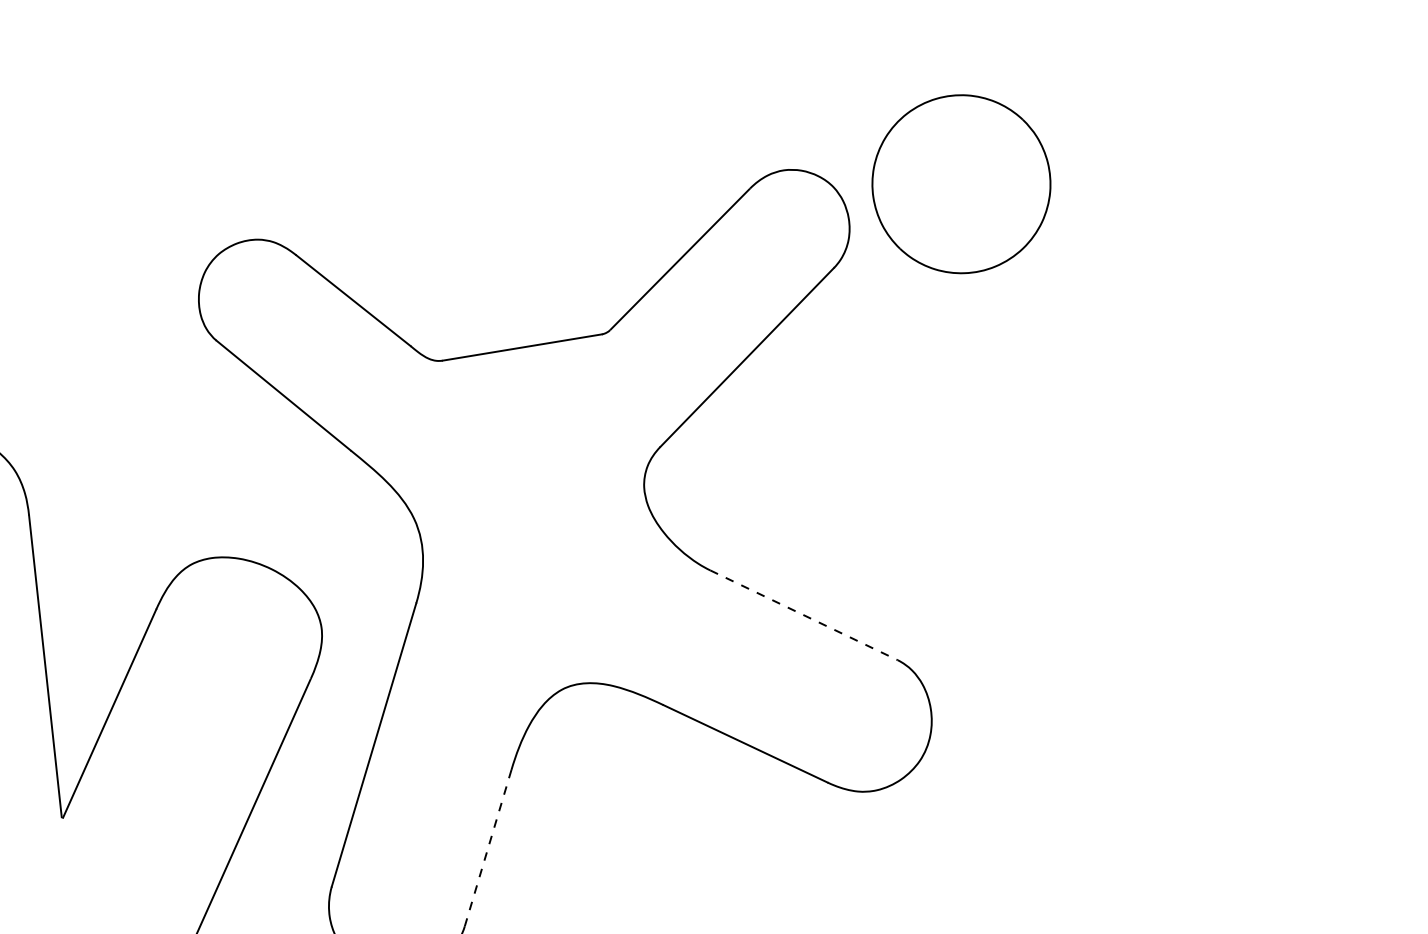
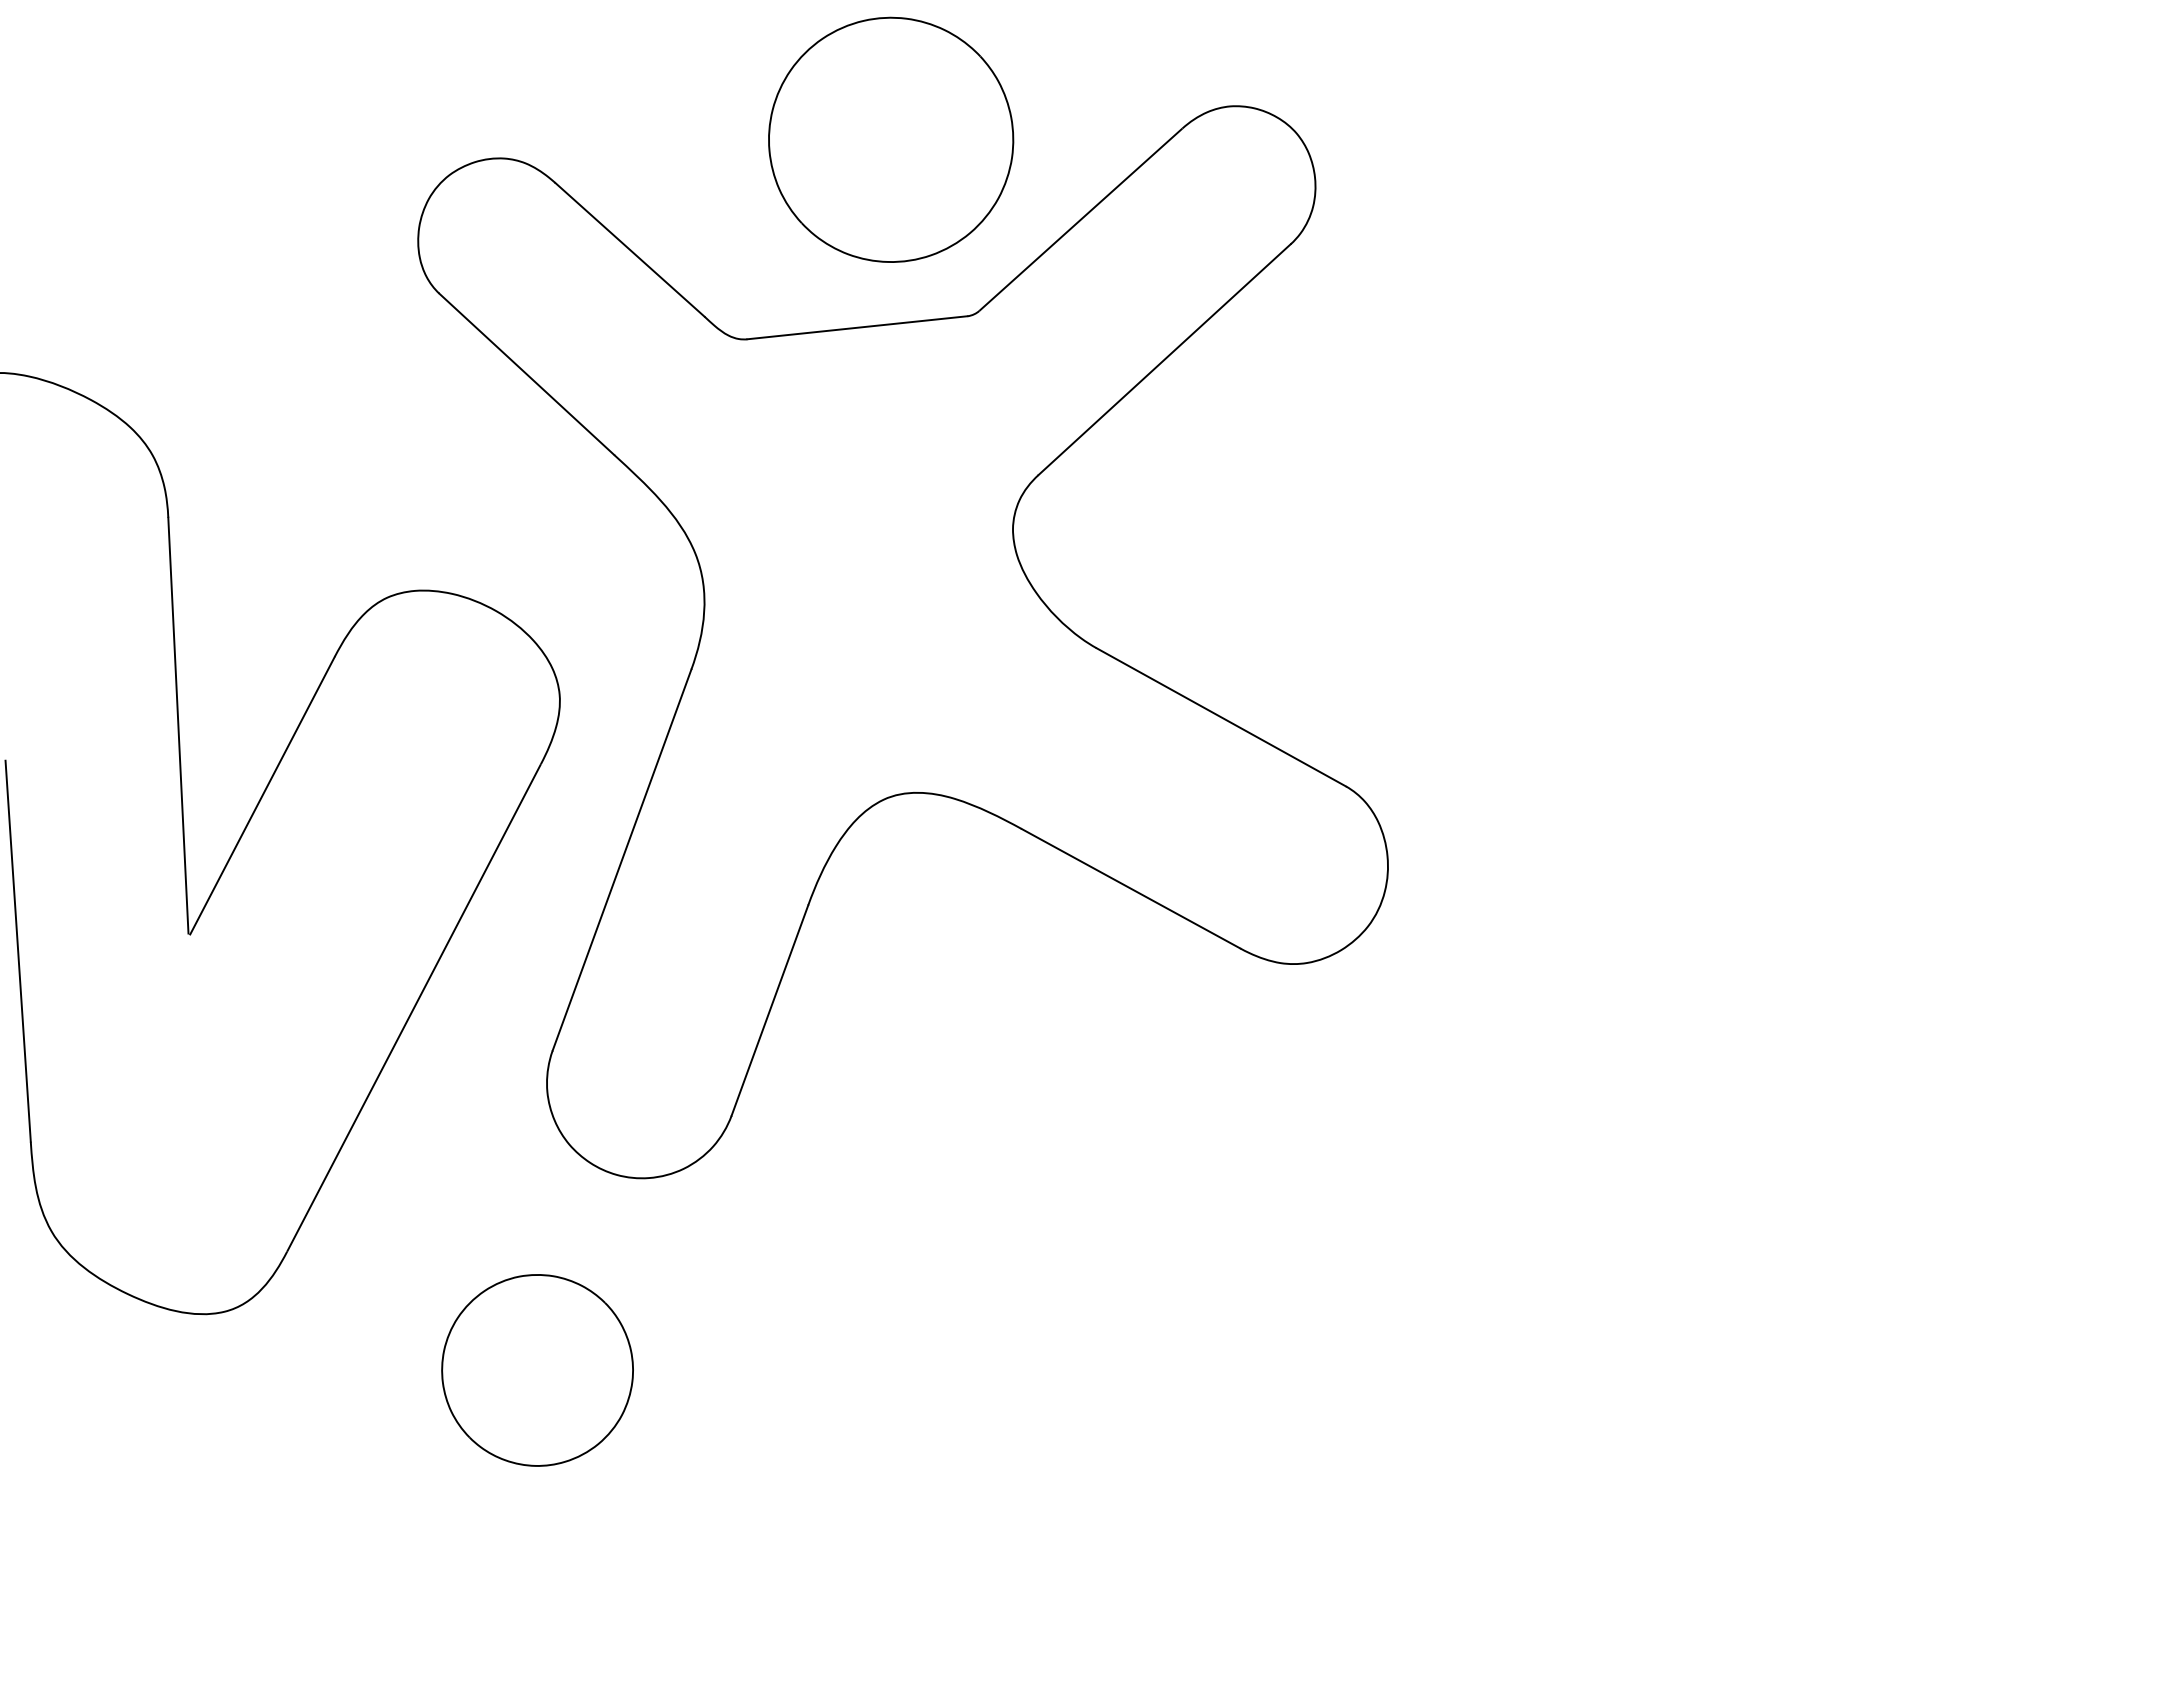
part: (961, 183) -> (891, 139), moved
line: (804, 615) -> (1221, 717), dashed -> solid
line: (487, 848) -> (769, 1010), dashed -> solid

